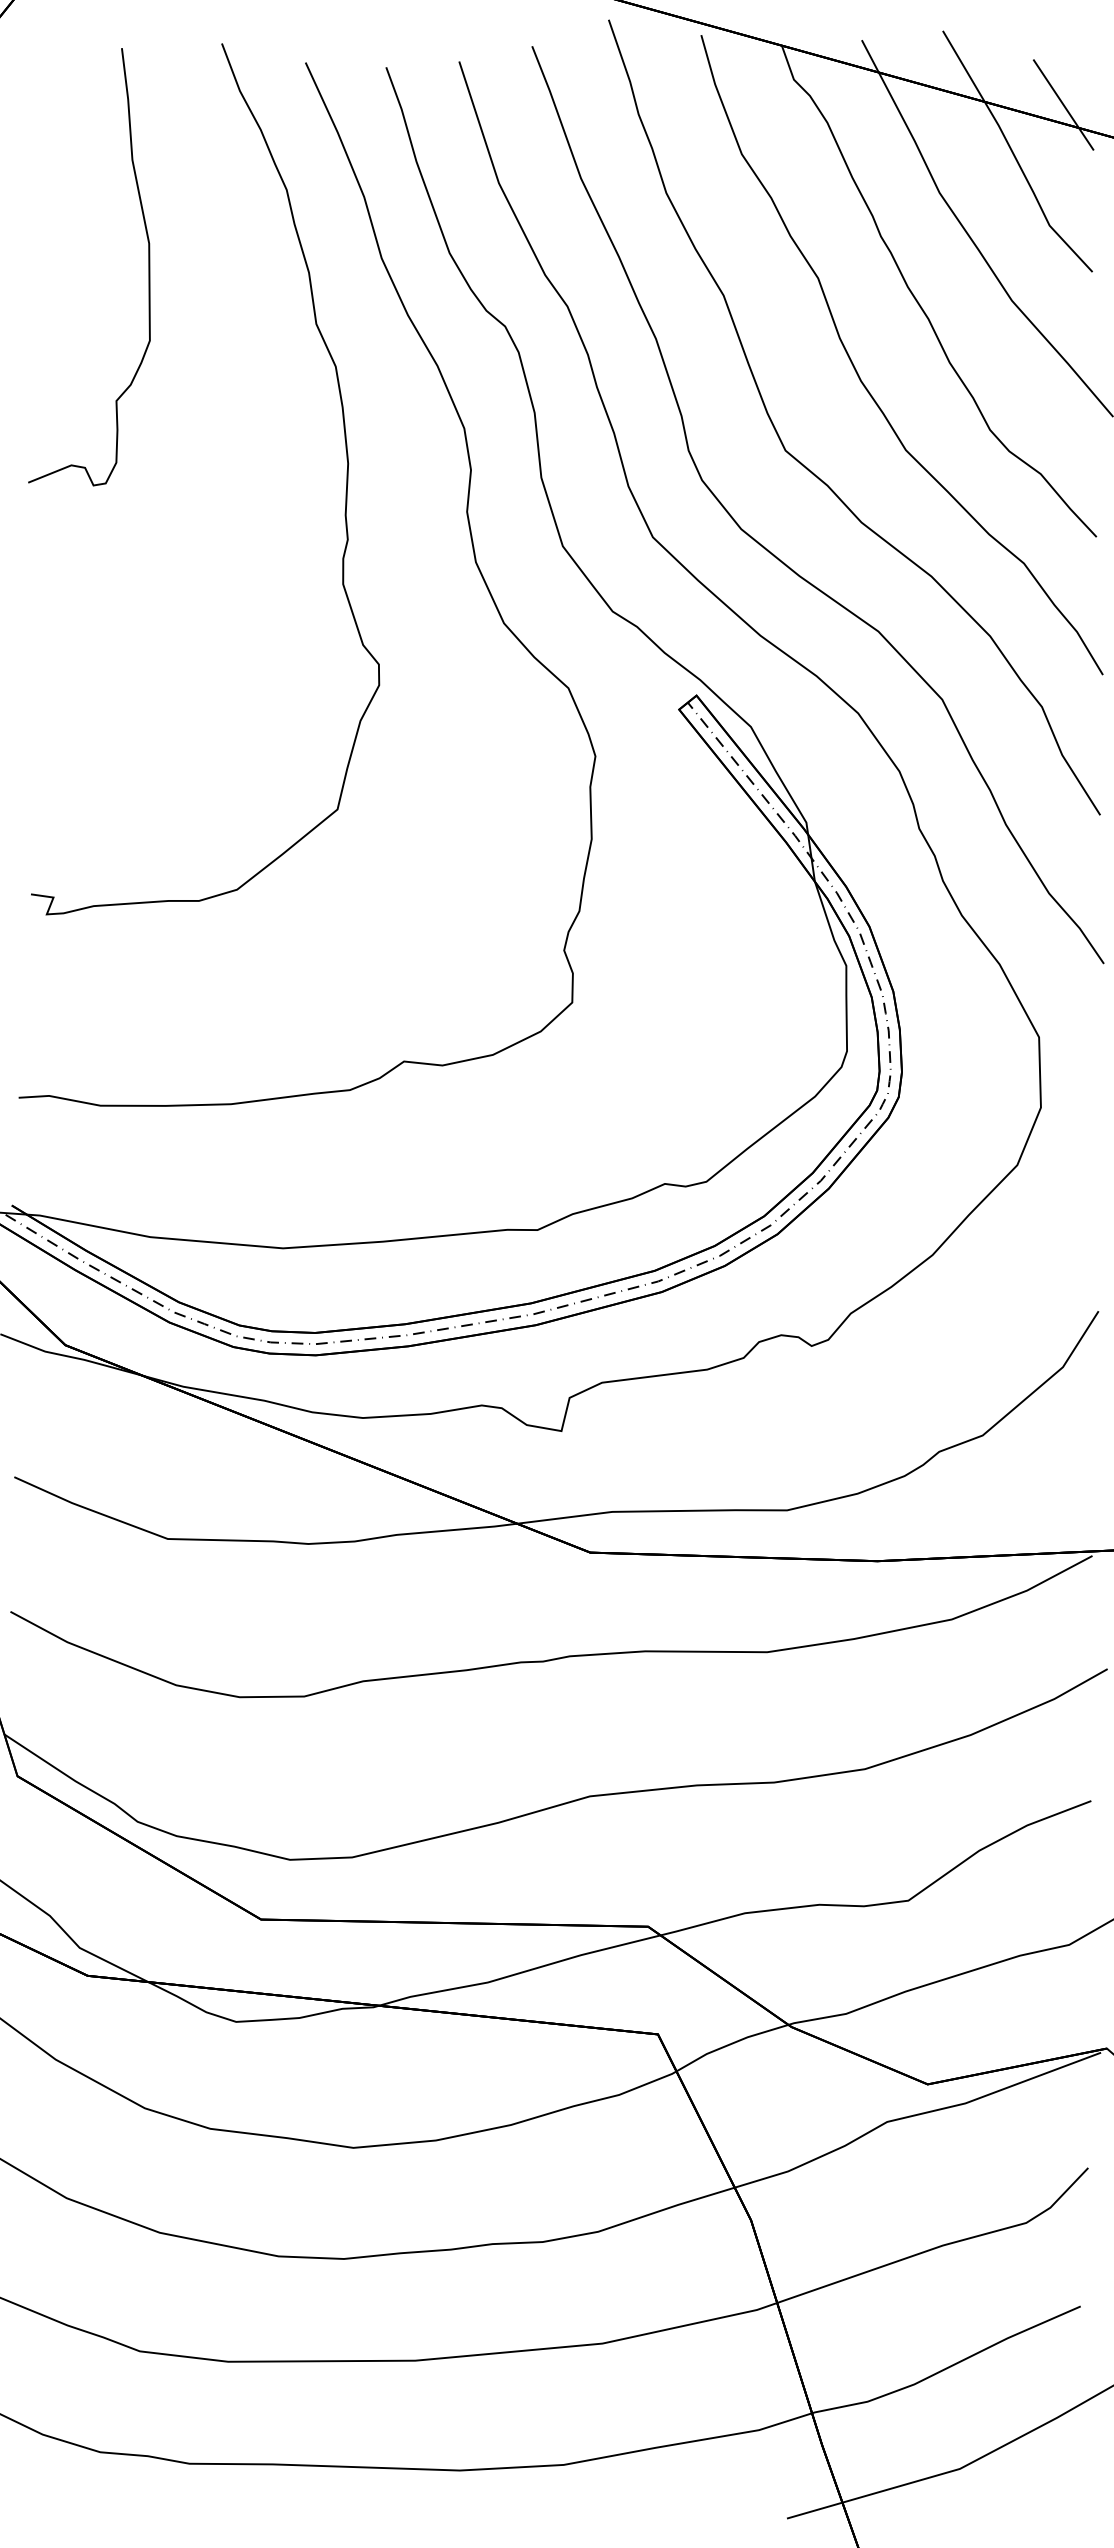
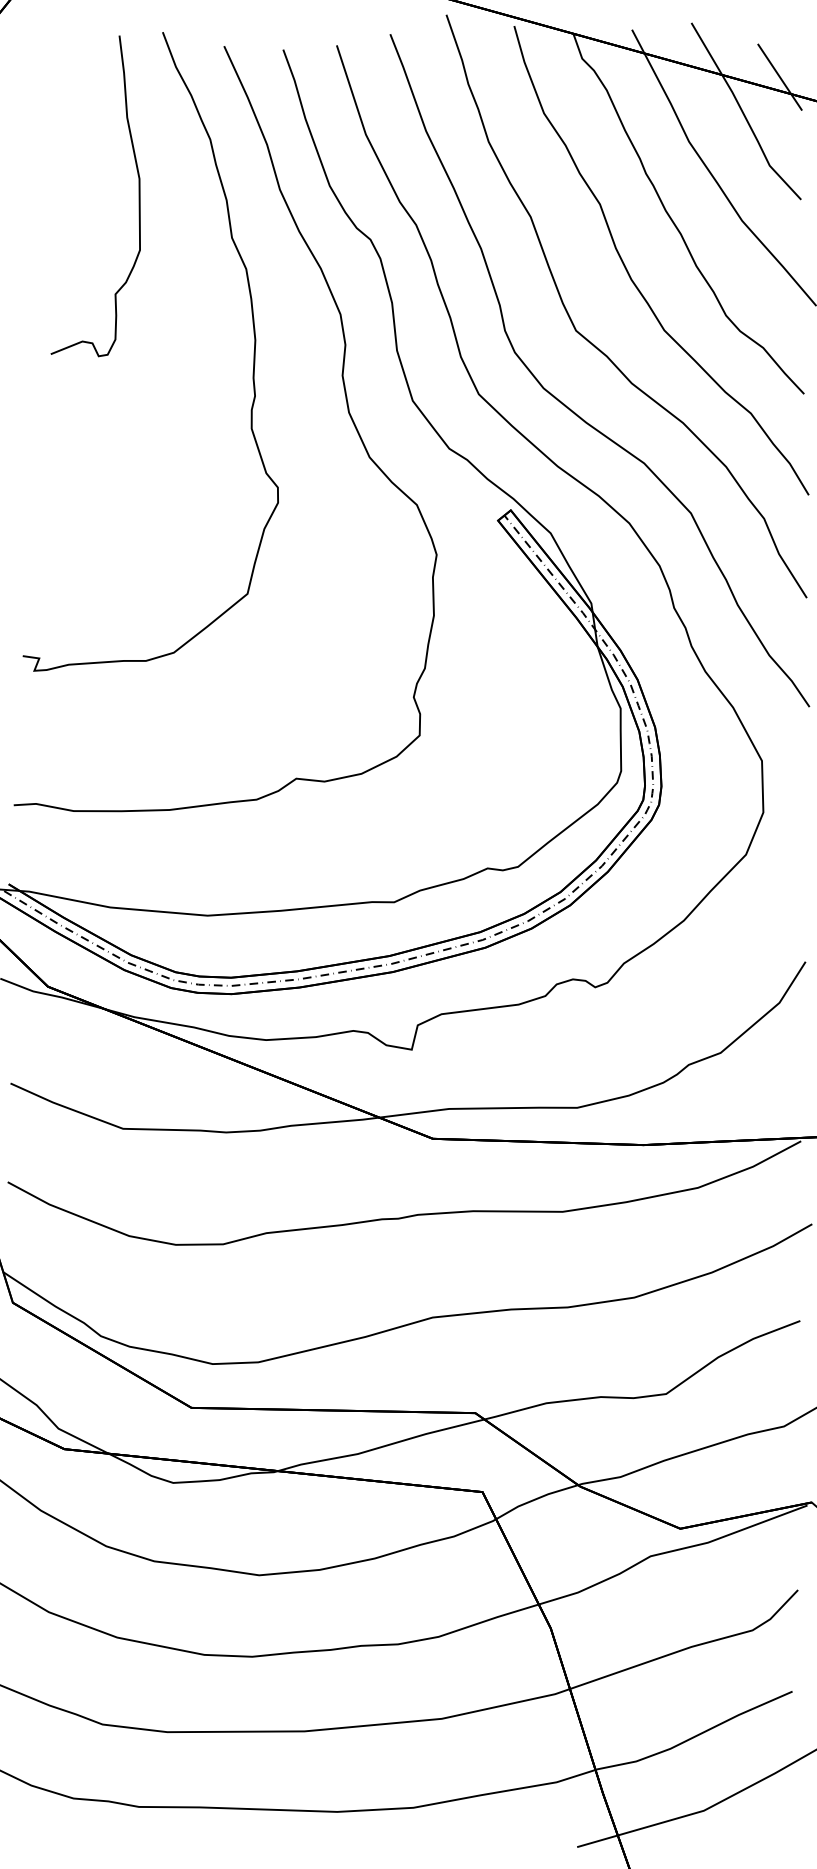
curve: (148, 267) -> (139, 196), moved

